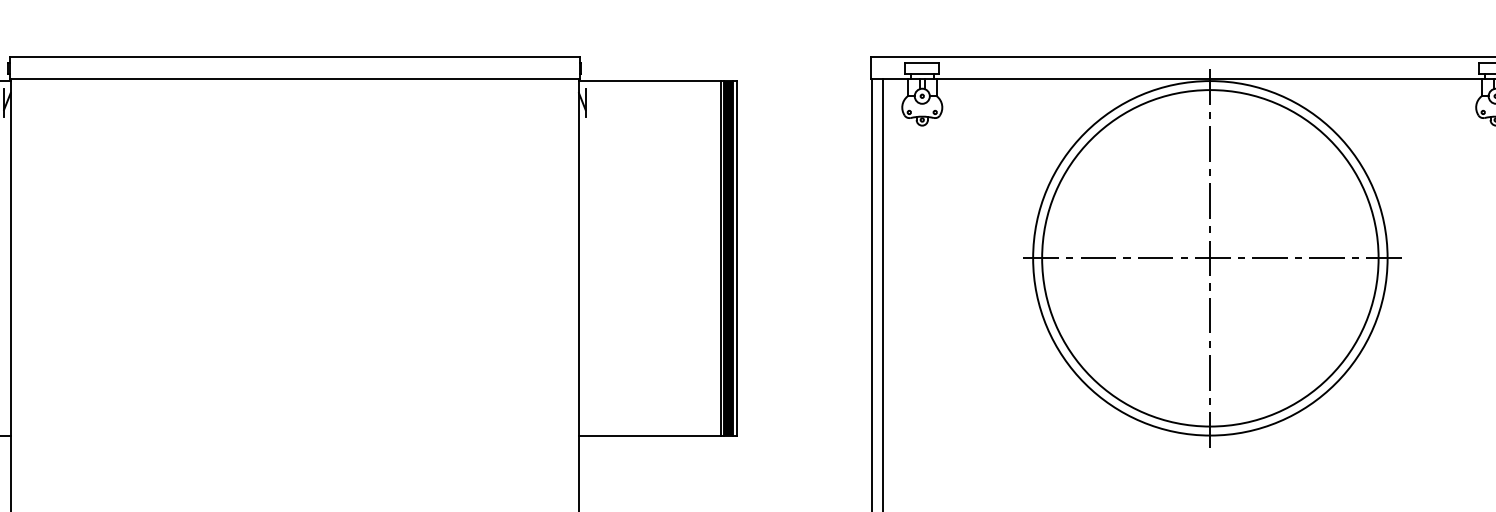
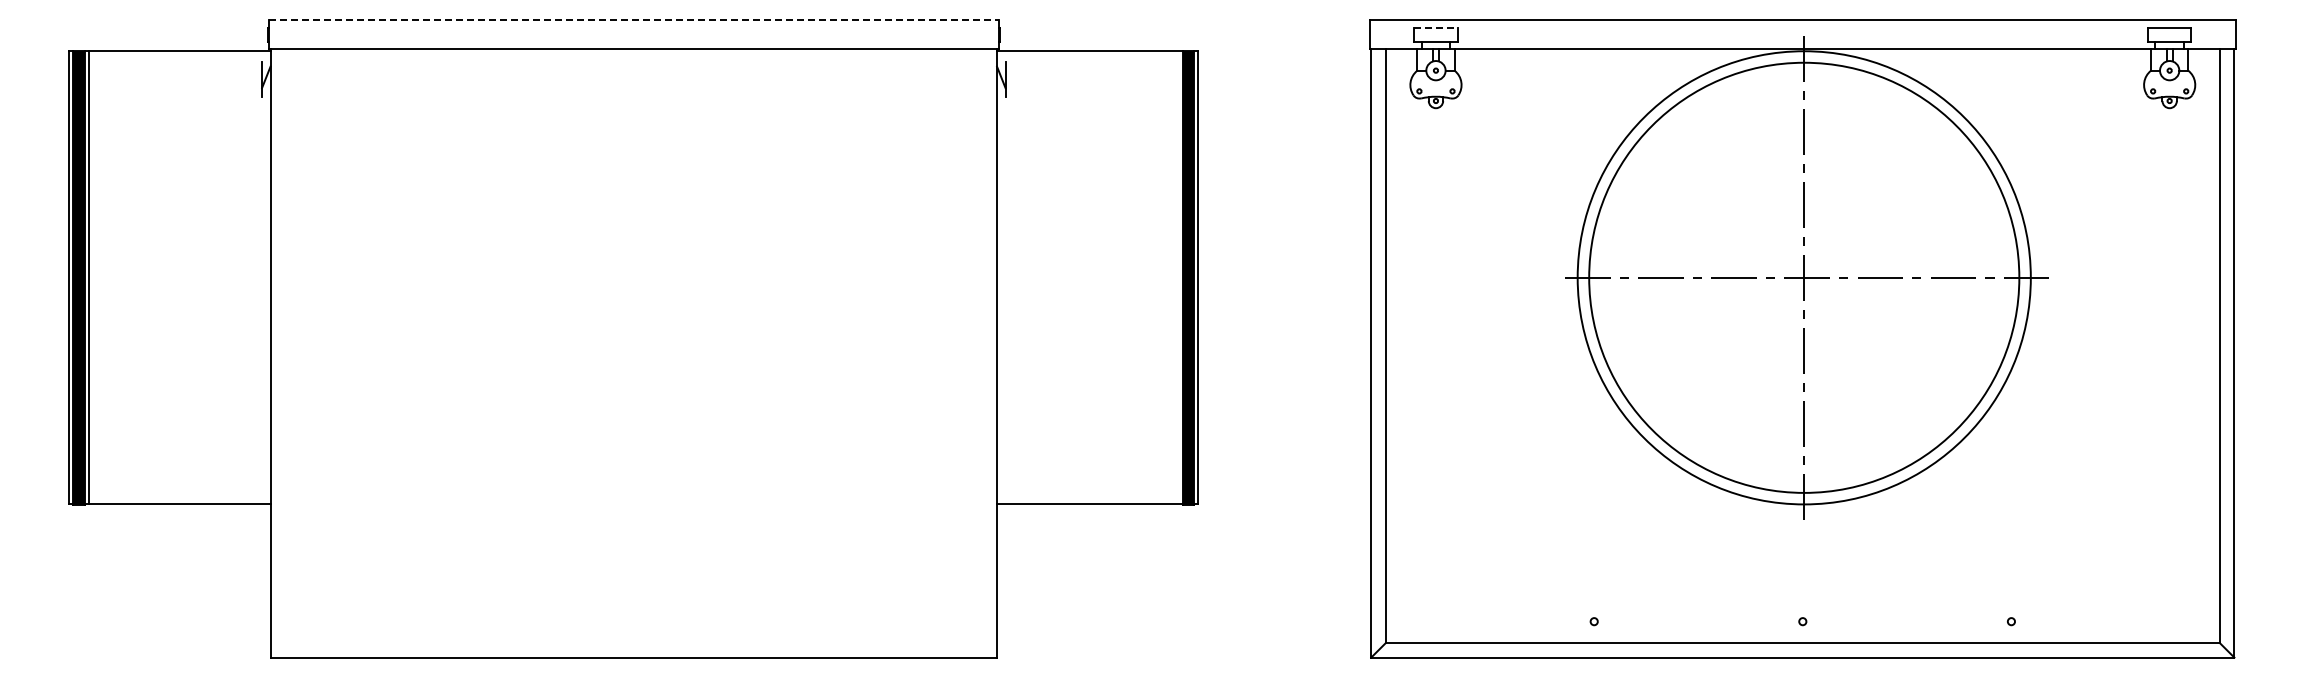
line: (294, 57) -> (633, 20), solid -> dashed
line: (921, 62) -> (1435, 27), solid -> dashed
line: (720, 258) -> (1178, 277), removed

